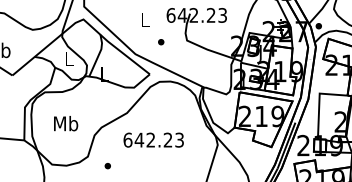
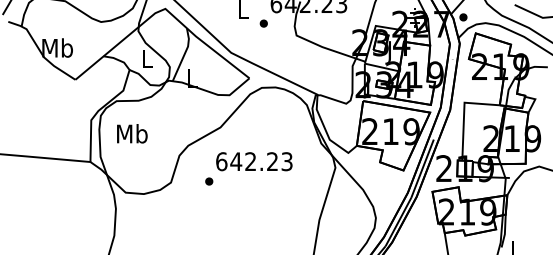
part: (160, 42) -> (263, 23), moved
text: (66, 123) -> (132, 133), moved
part: (108, 166) -> (209, 181), moved

